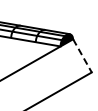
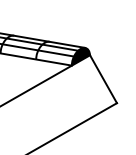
line: (82, 56) -> (103, 80), dashed -> solid

